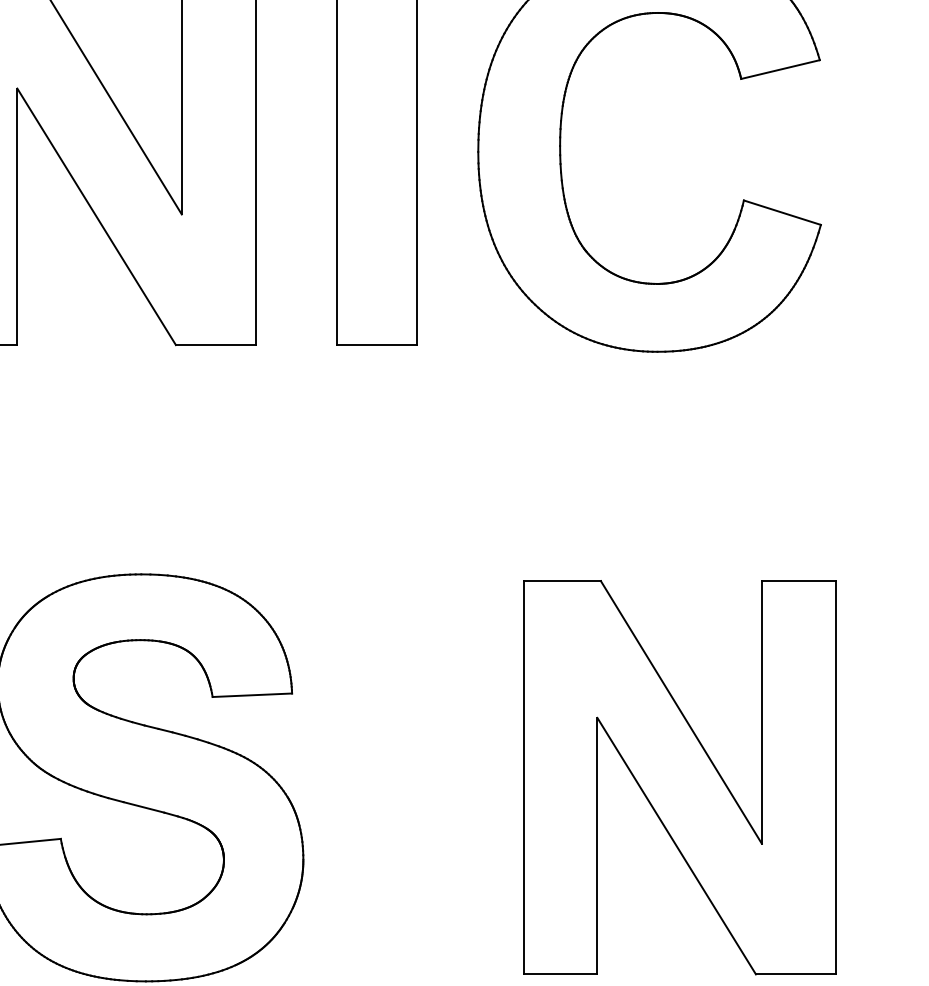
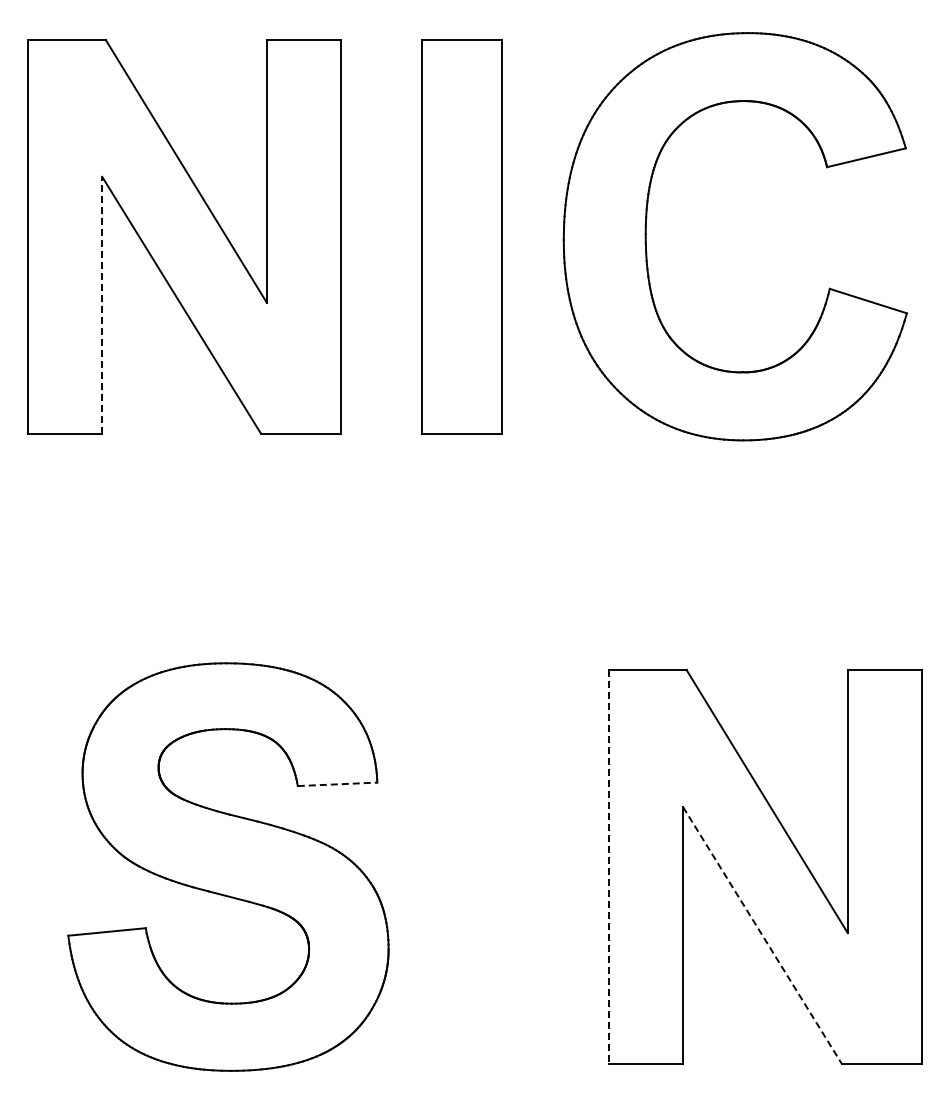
line: (17, 216) -> (102, 304), solid -> dashed
line: (252, 695) -> (337, 784), solid -> dashed
line: (523, 777) -> (609, 866), solid -> dashed
line: (676, 846) -> (762, 935), solid -> dashed

